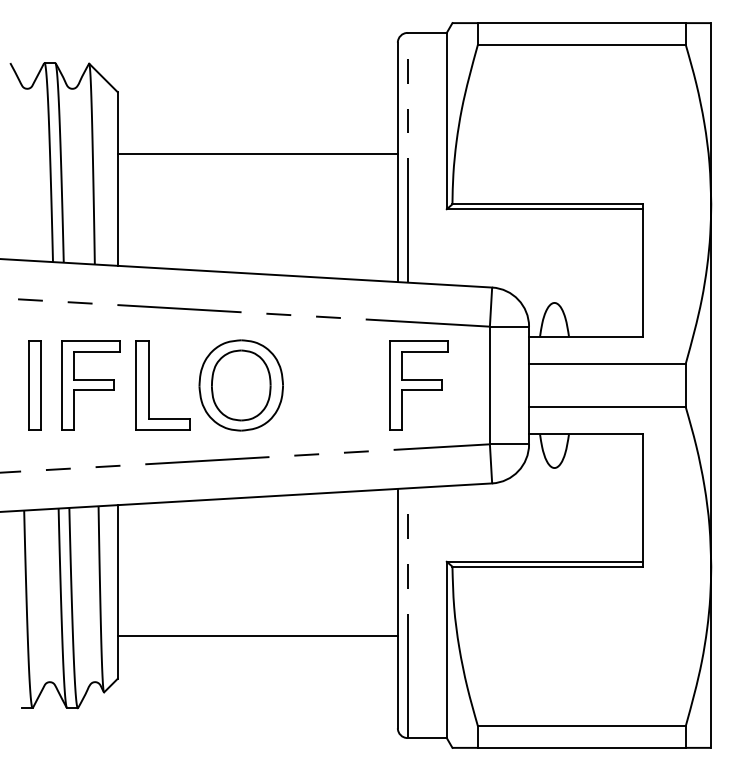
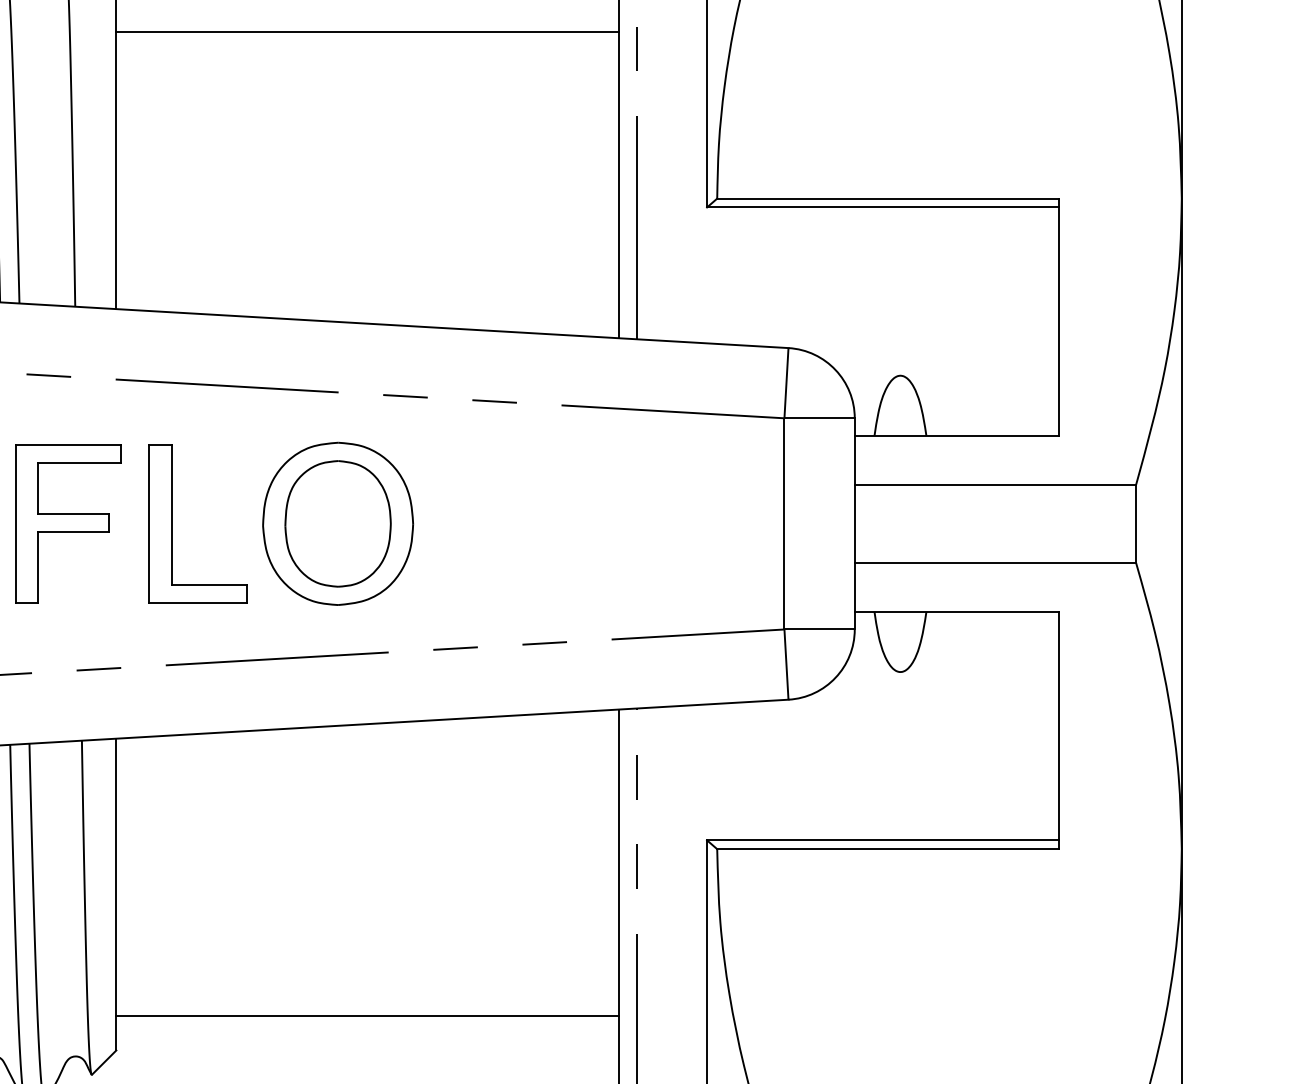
line: (257, 154) -> (367, 32), moved
part: (418, 385) -> (656, 523), removed
line: (257, 635) -> (367, 1015), moved

